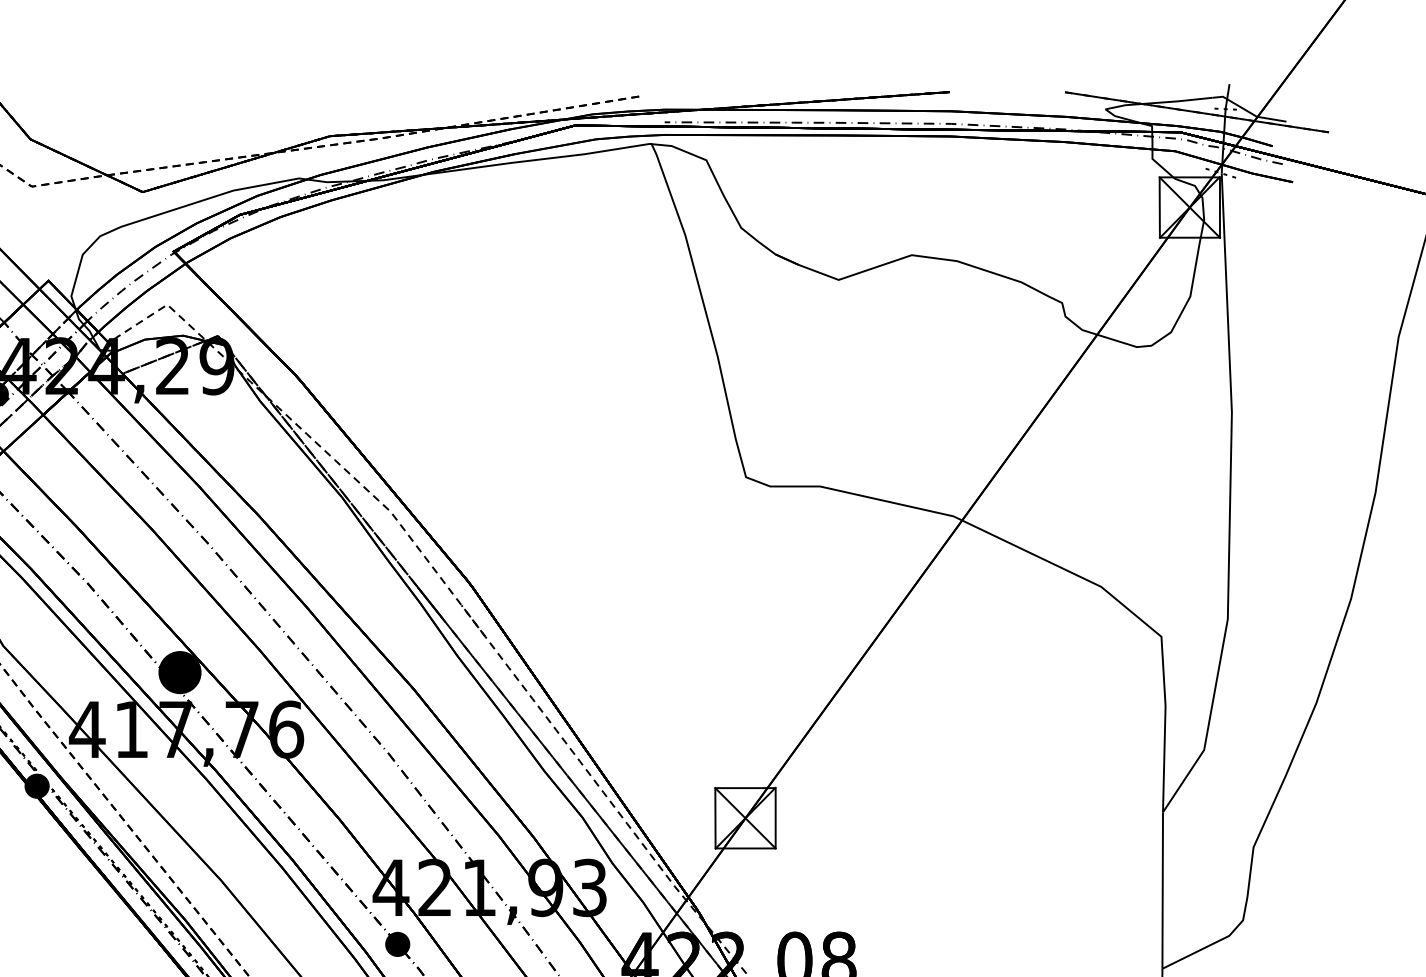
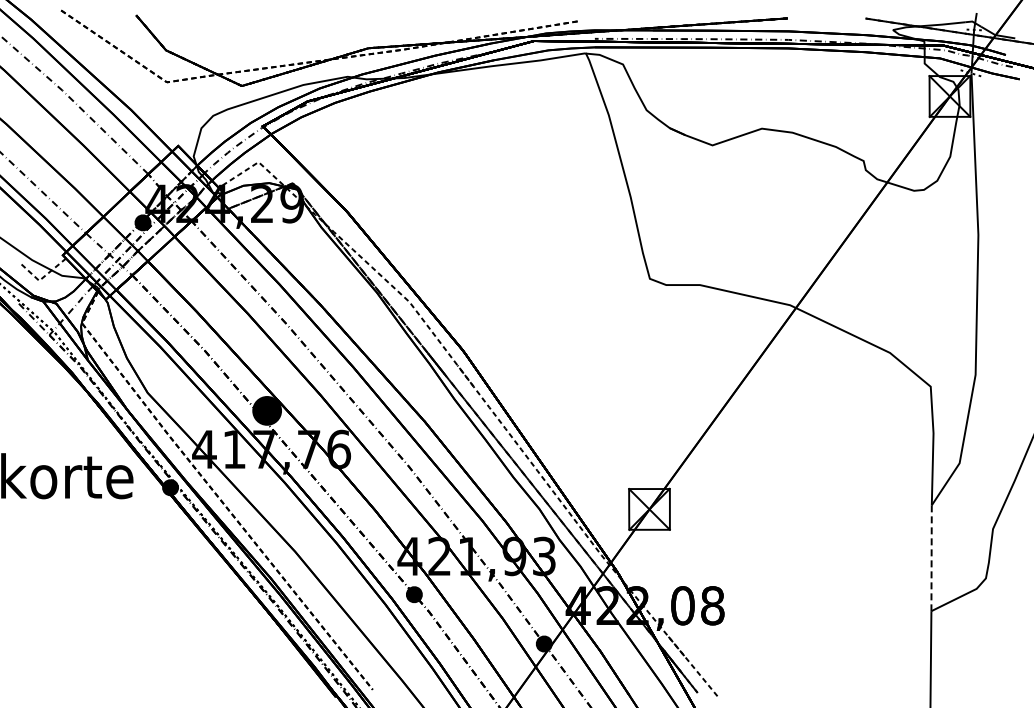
line: (1162, 890) -> (931, 558), solid -> dashed

